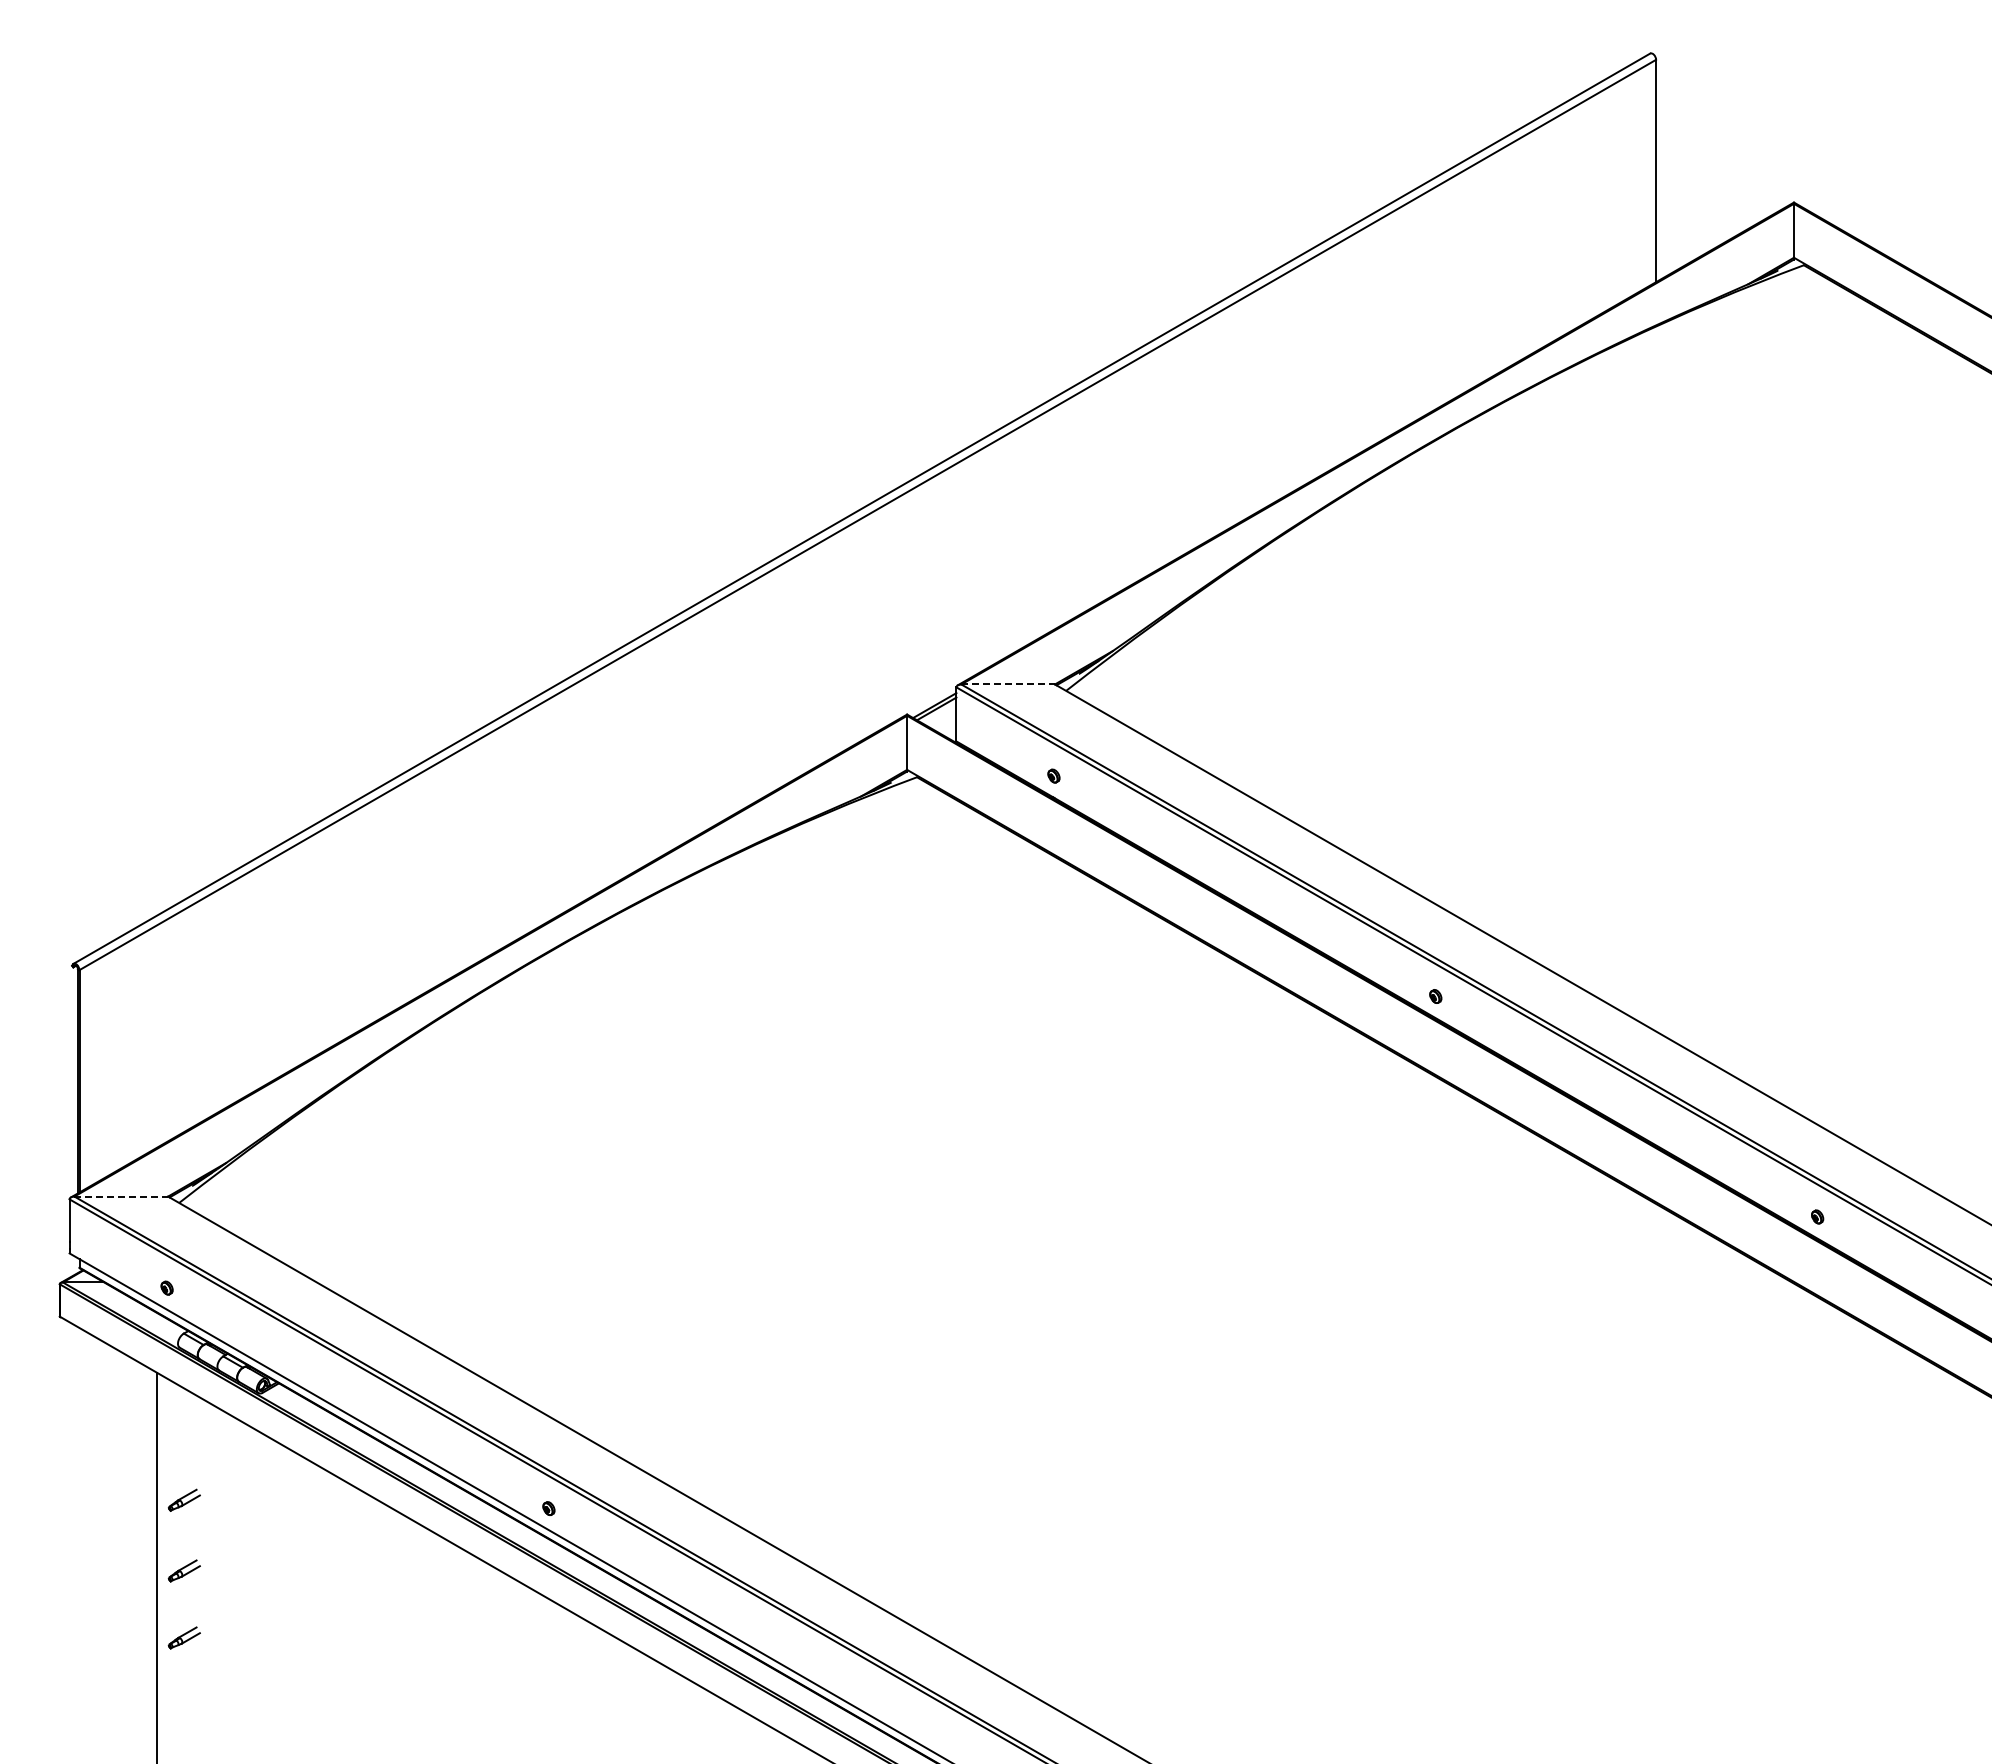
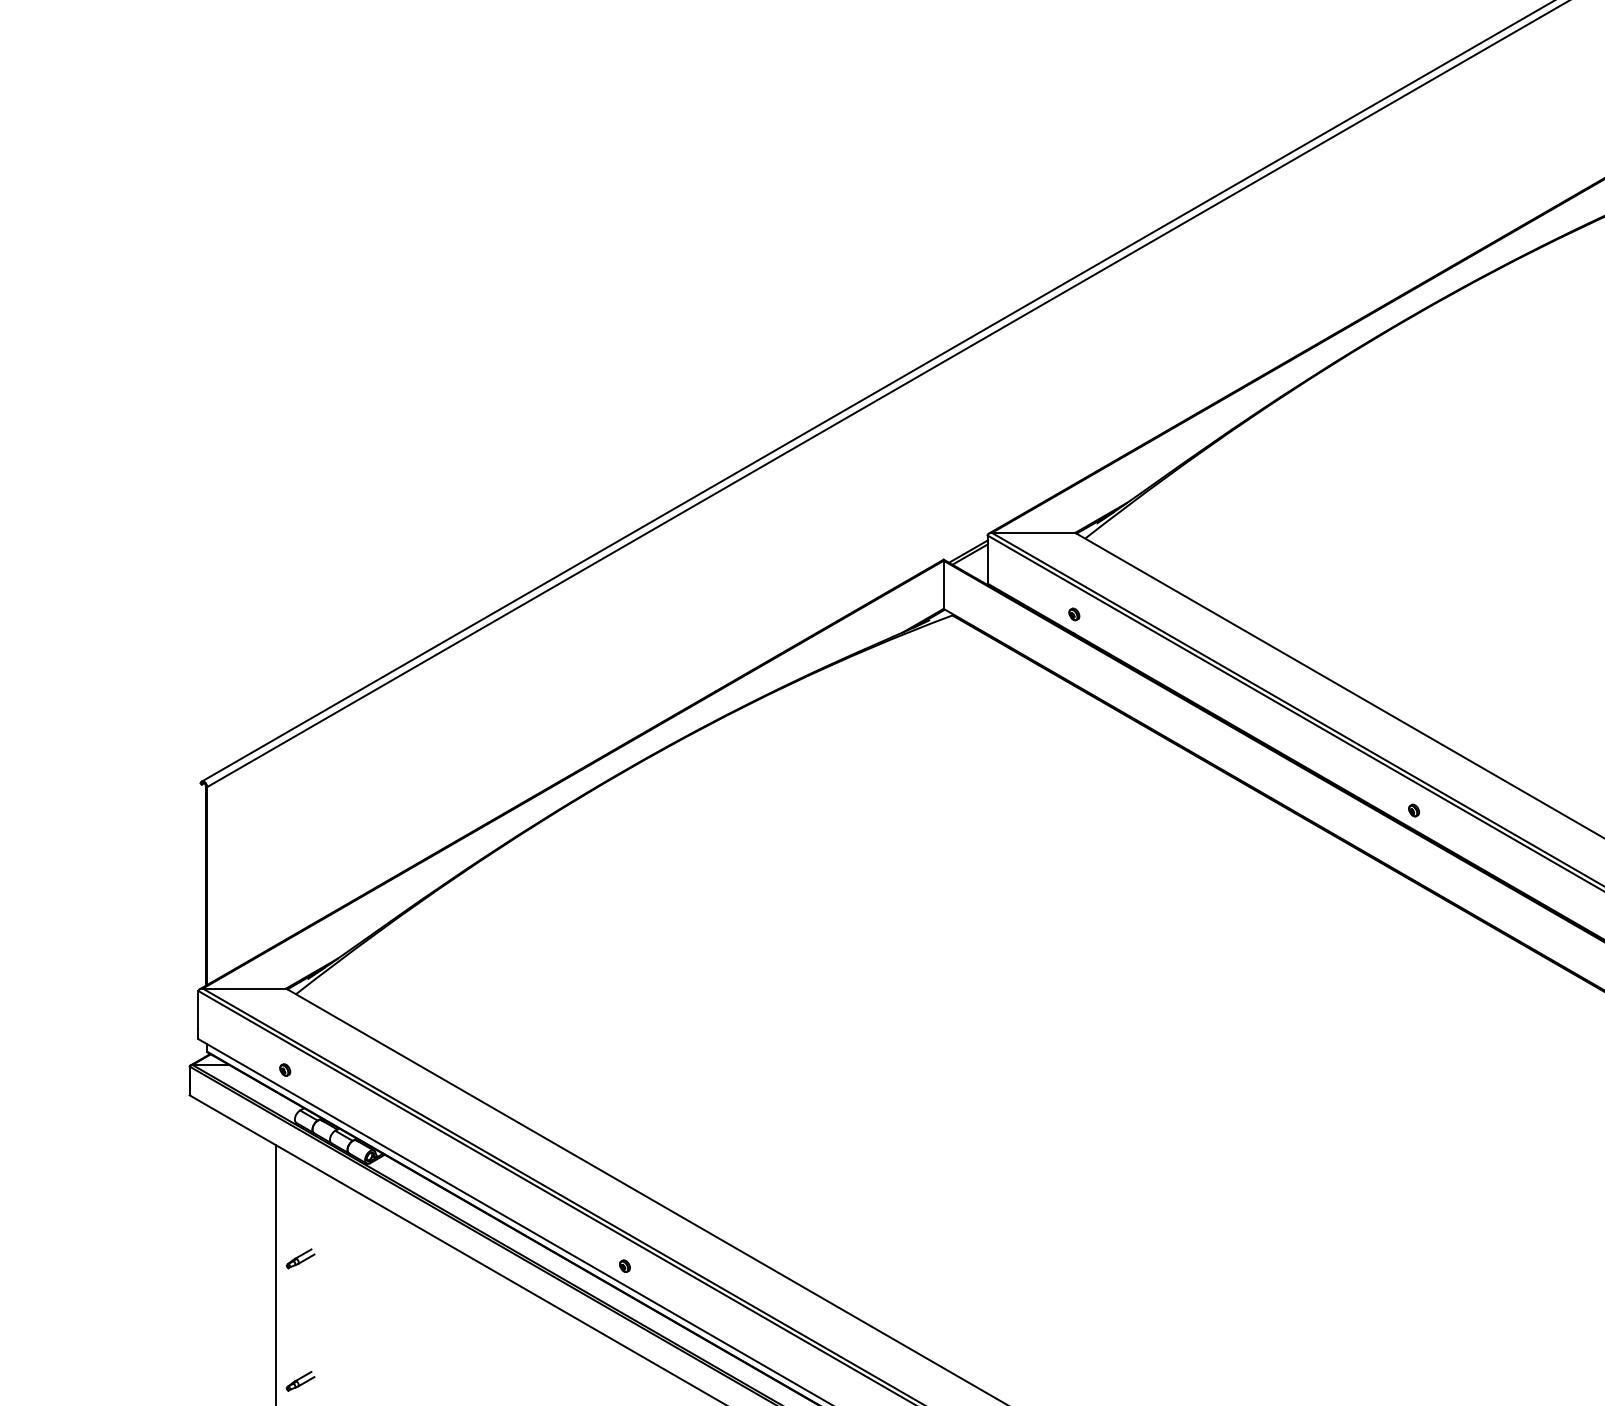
line: (1008, 684) -> (1033, 532), dashed -> solid
line: (121, 1196) -> (244, 988), dashed -> solid
part: (183, 1570) -> (299, 1321), removed

